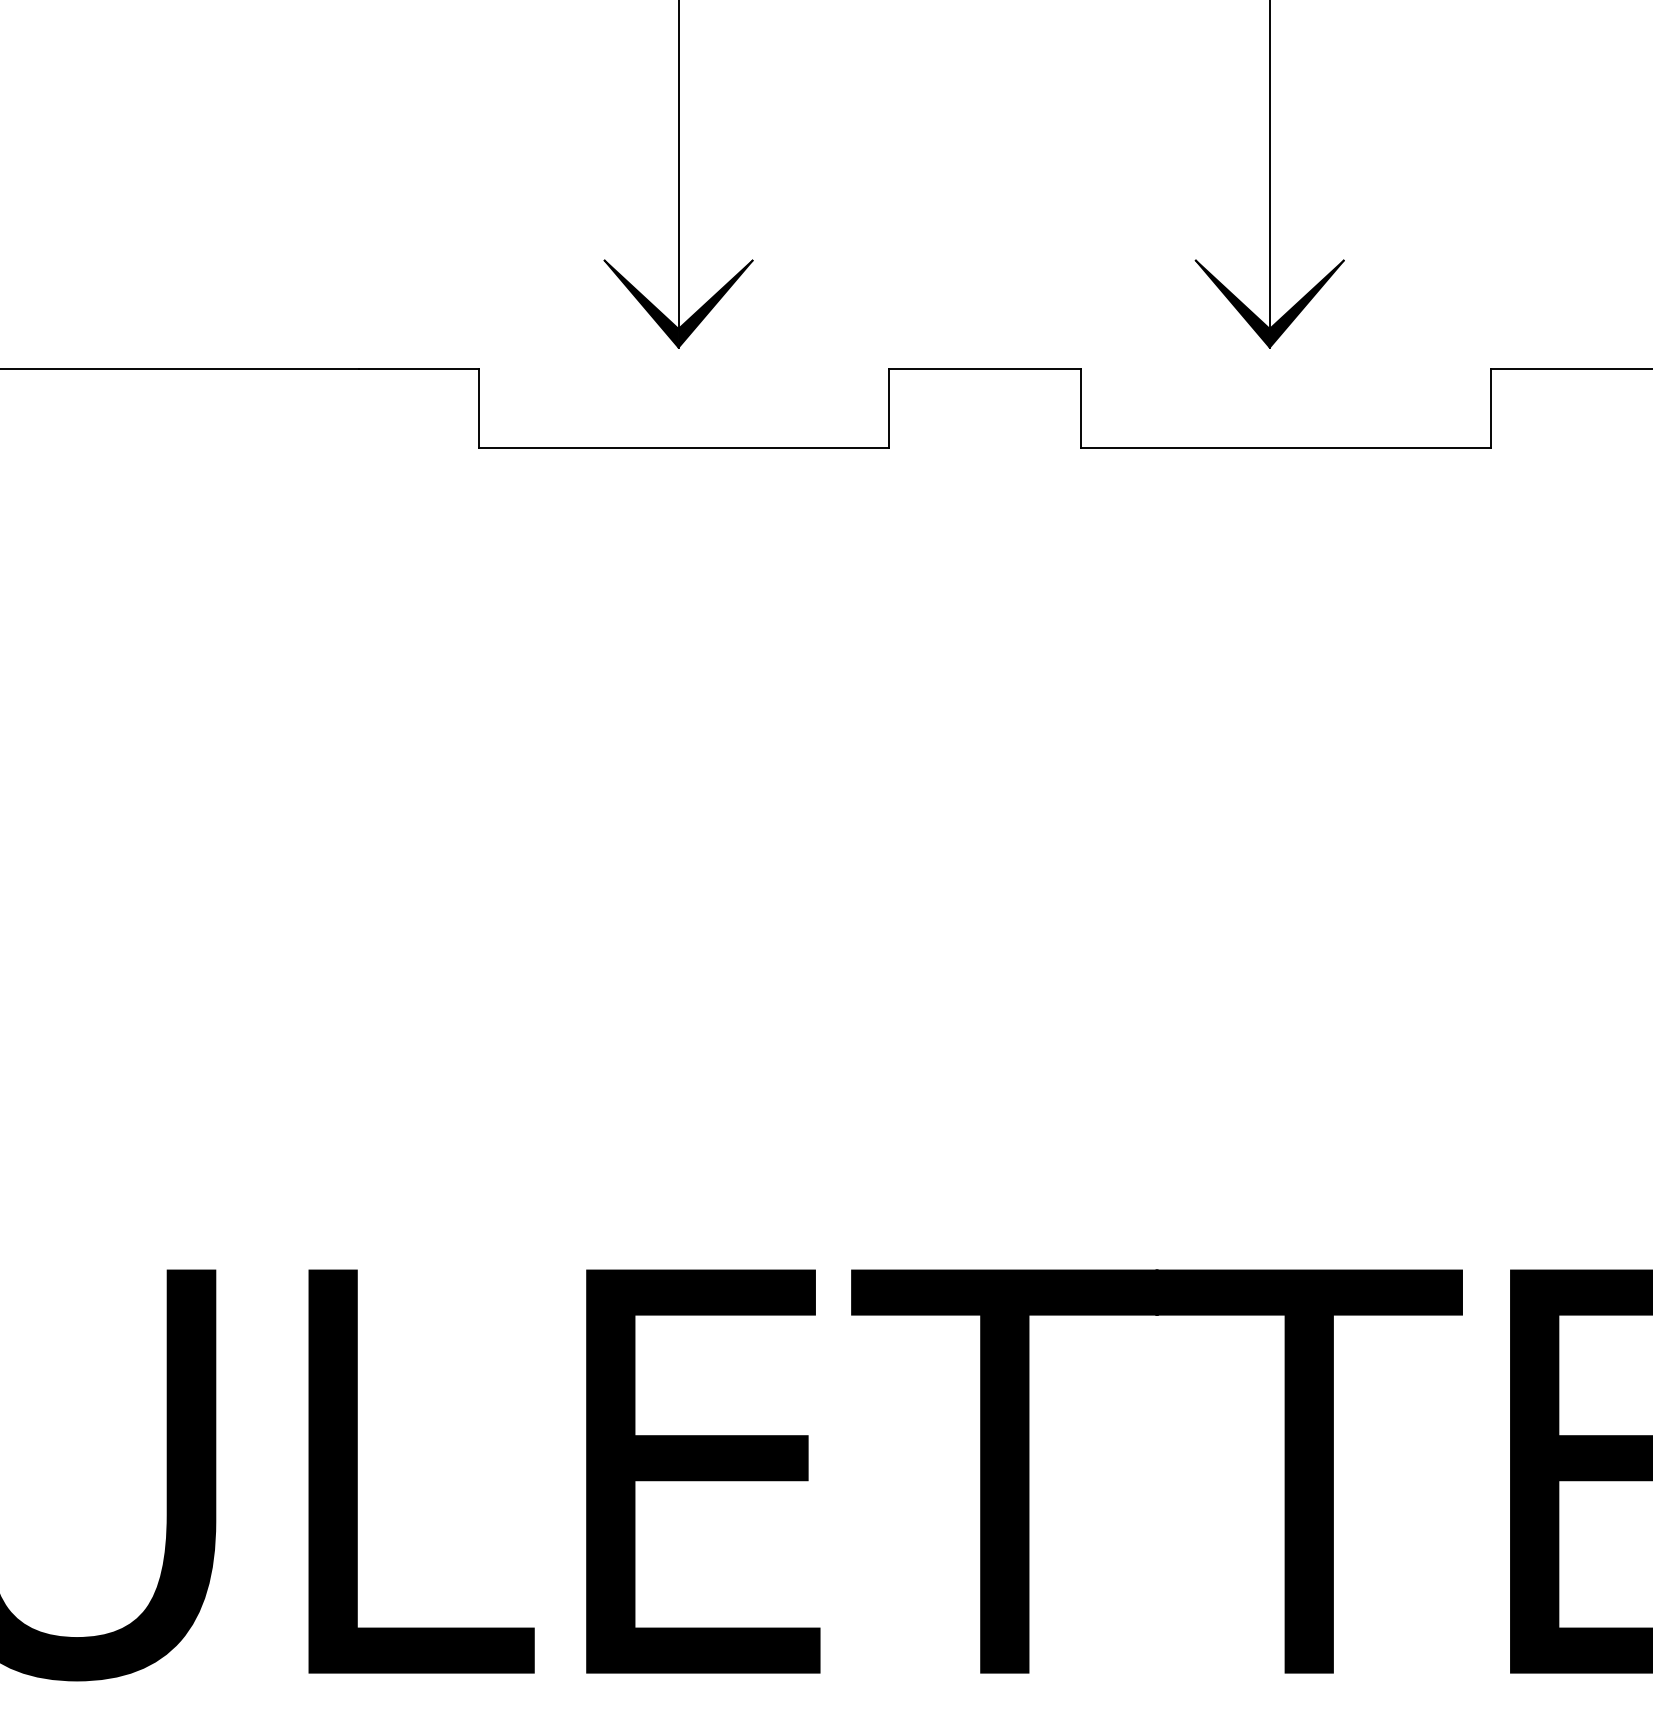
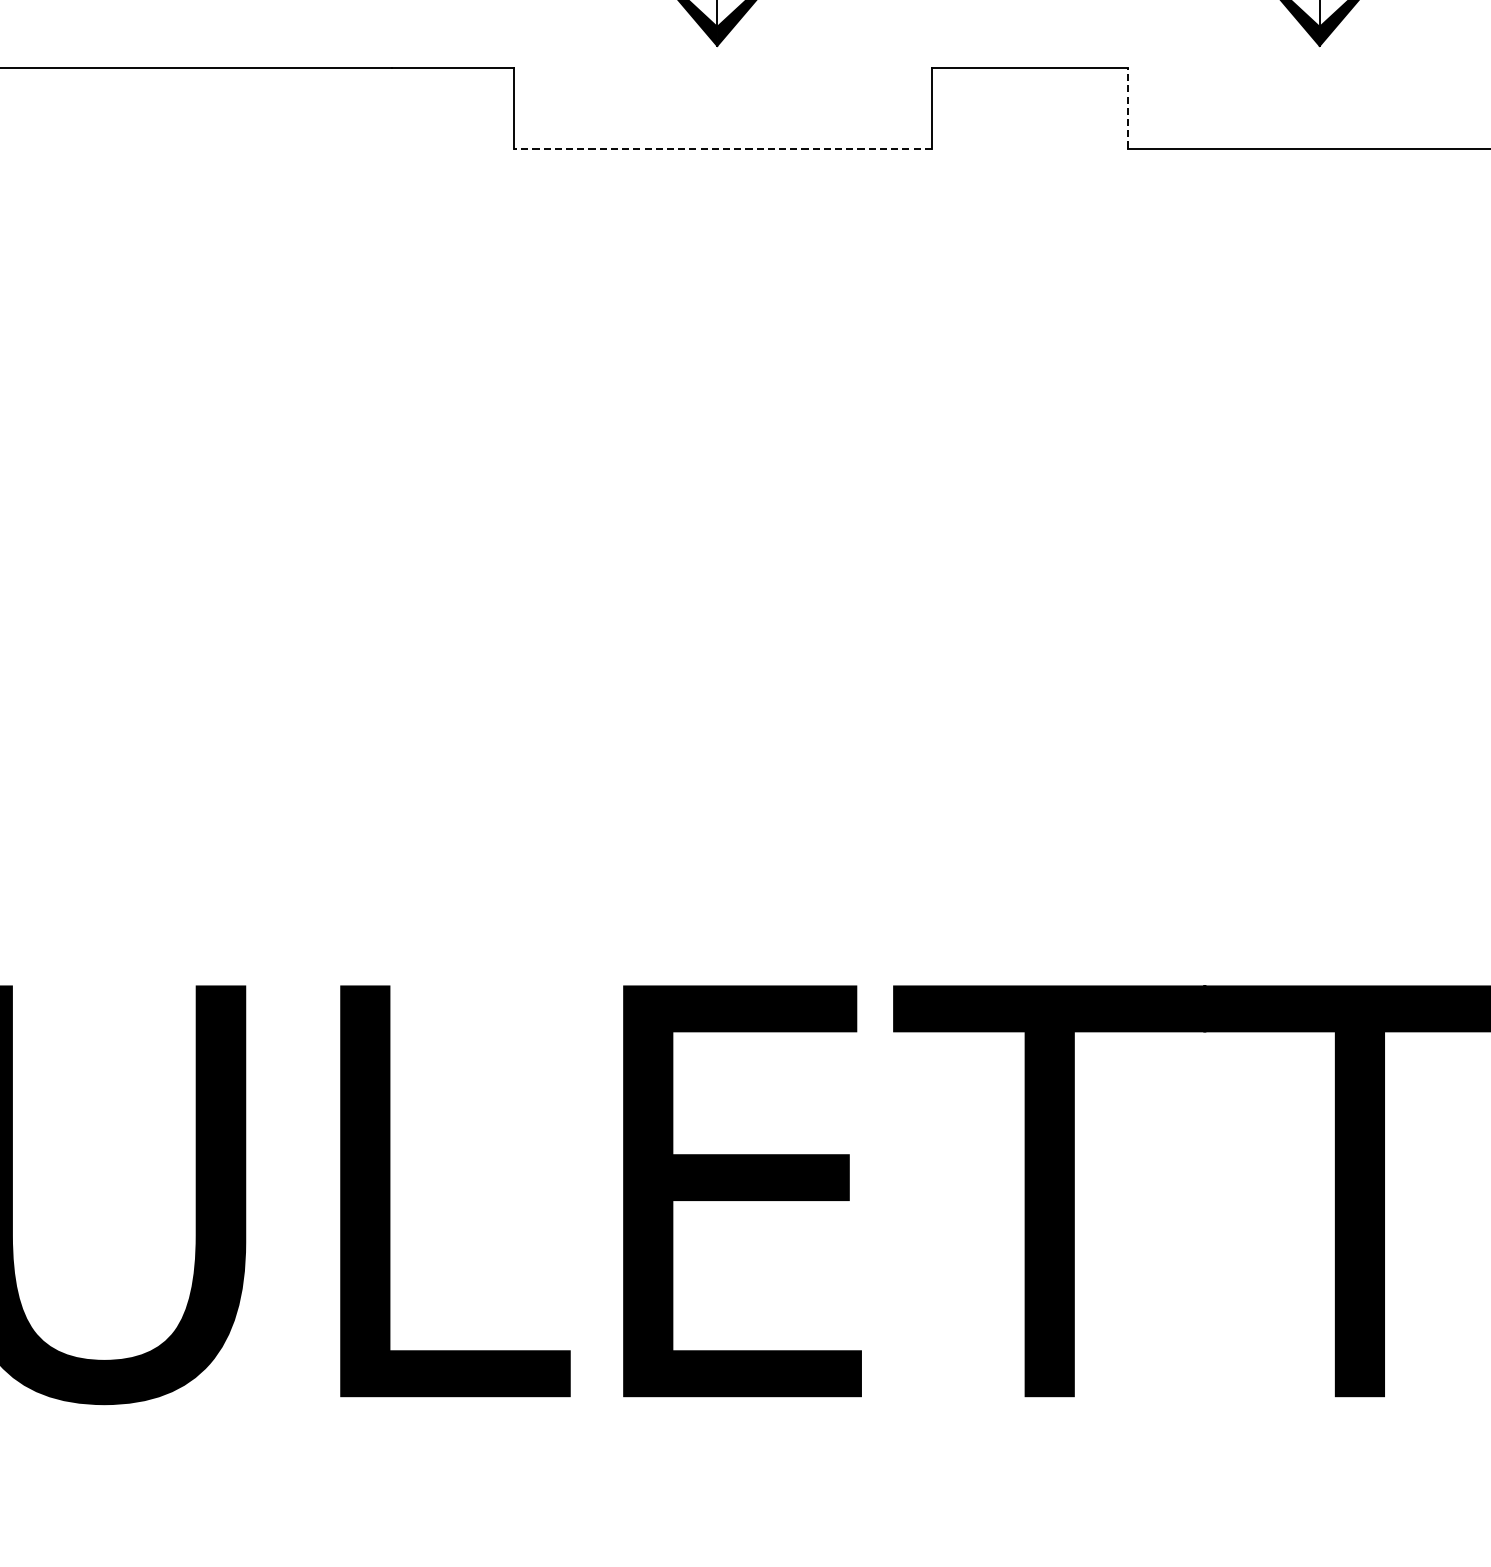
line: (1081, 408) -> (1127, 108), solid -> dashed
line: (684, 448) -> (723, 148), solid -> dashed

